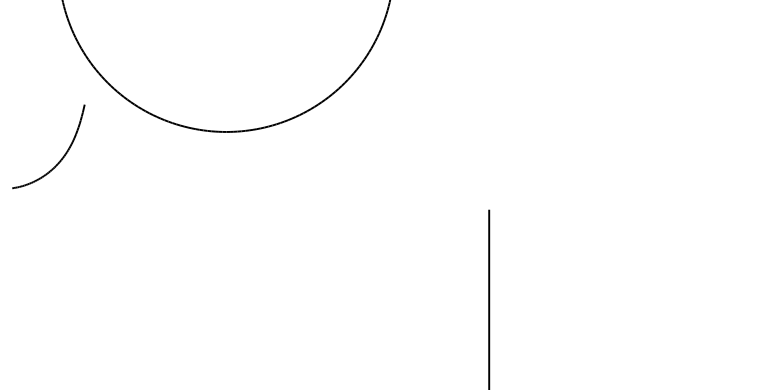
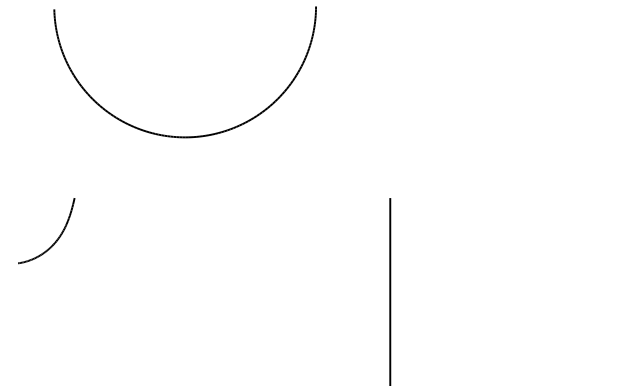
part: (60, 159) -> (55, 240), moved

